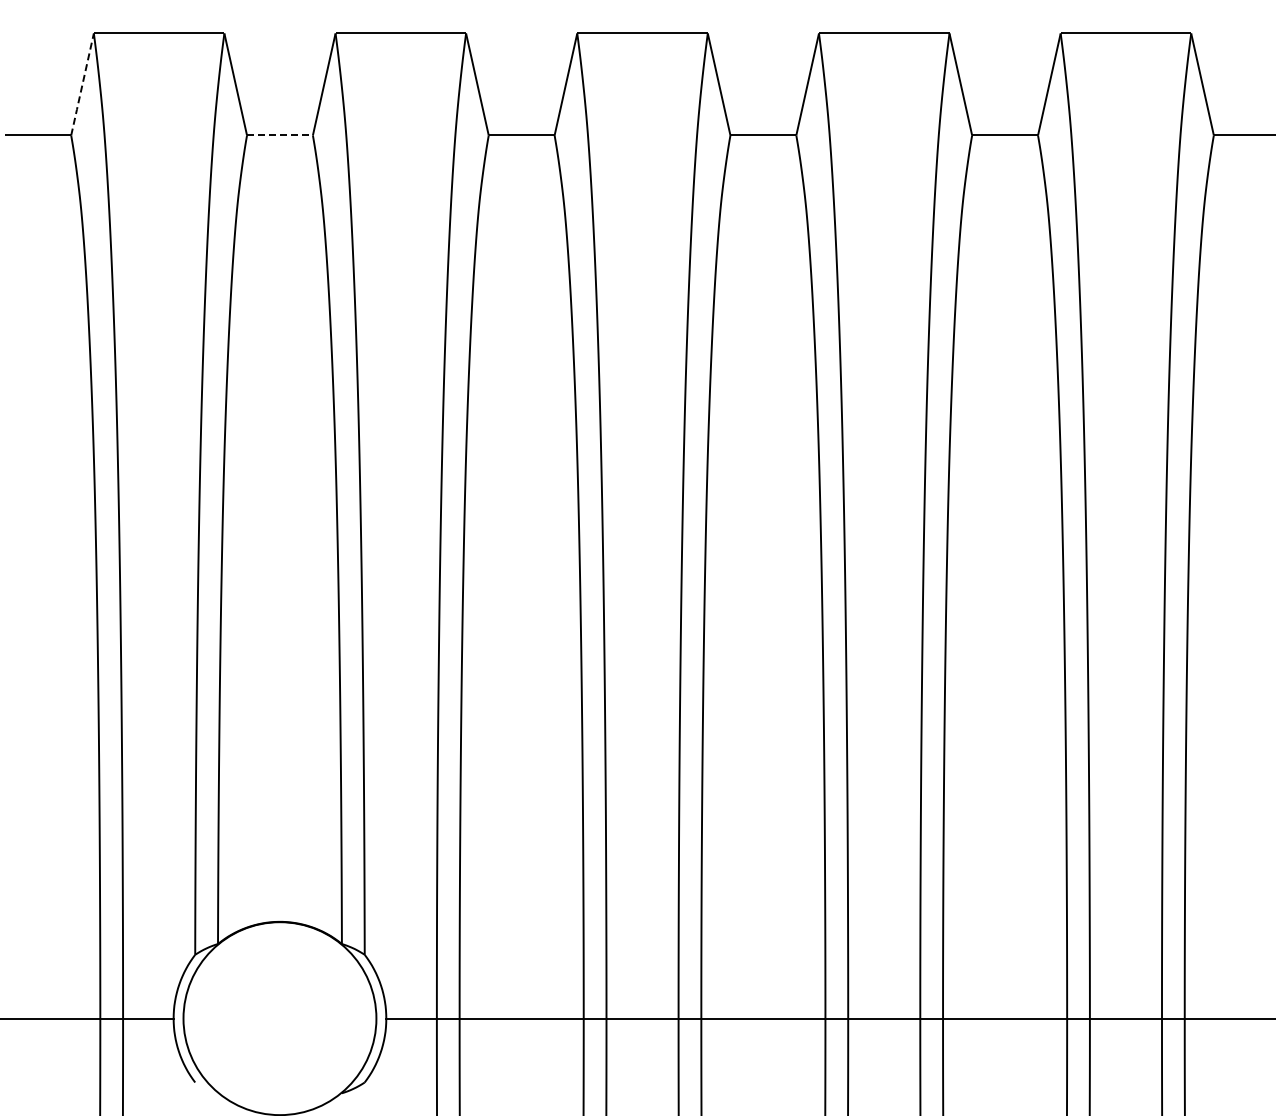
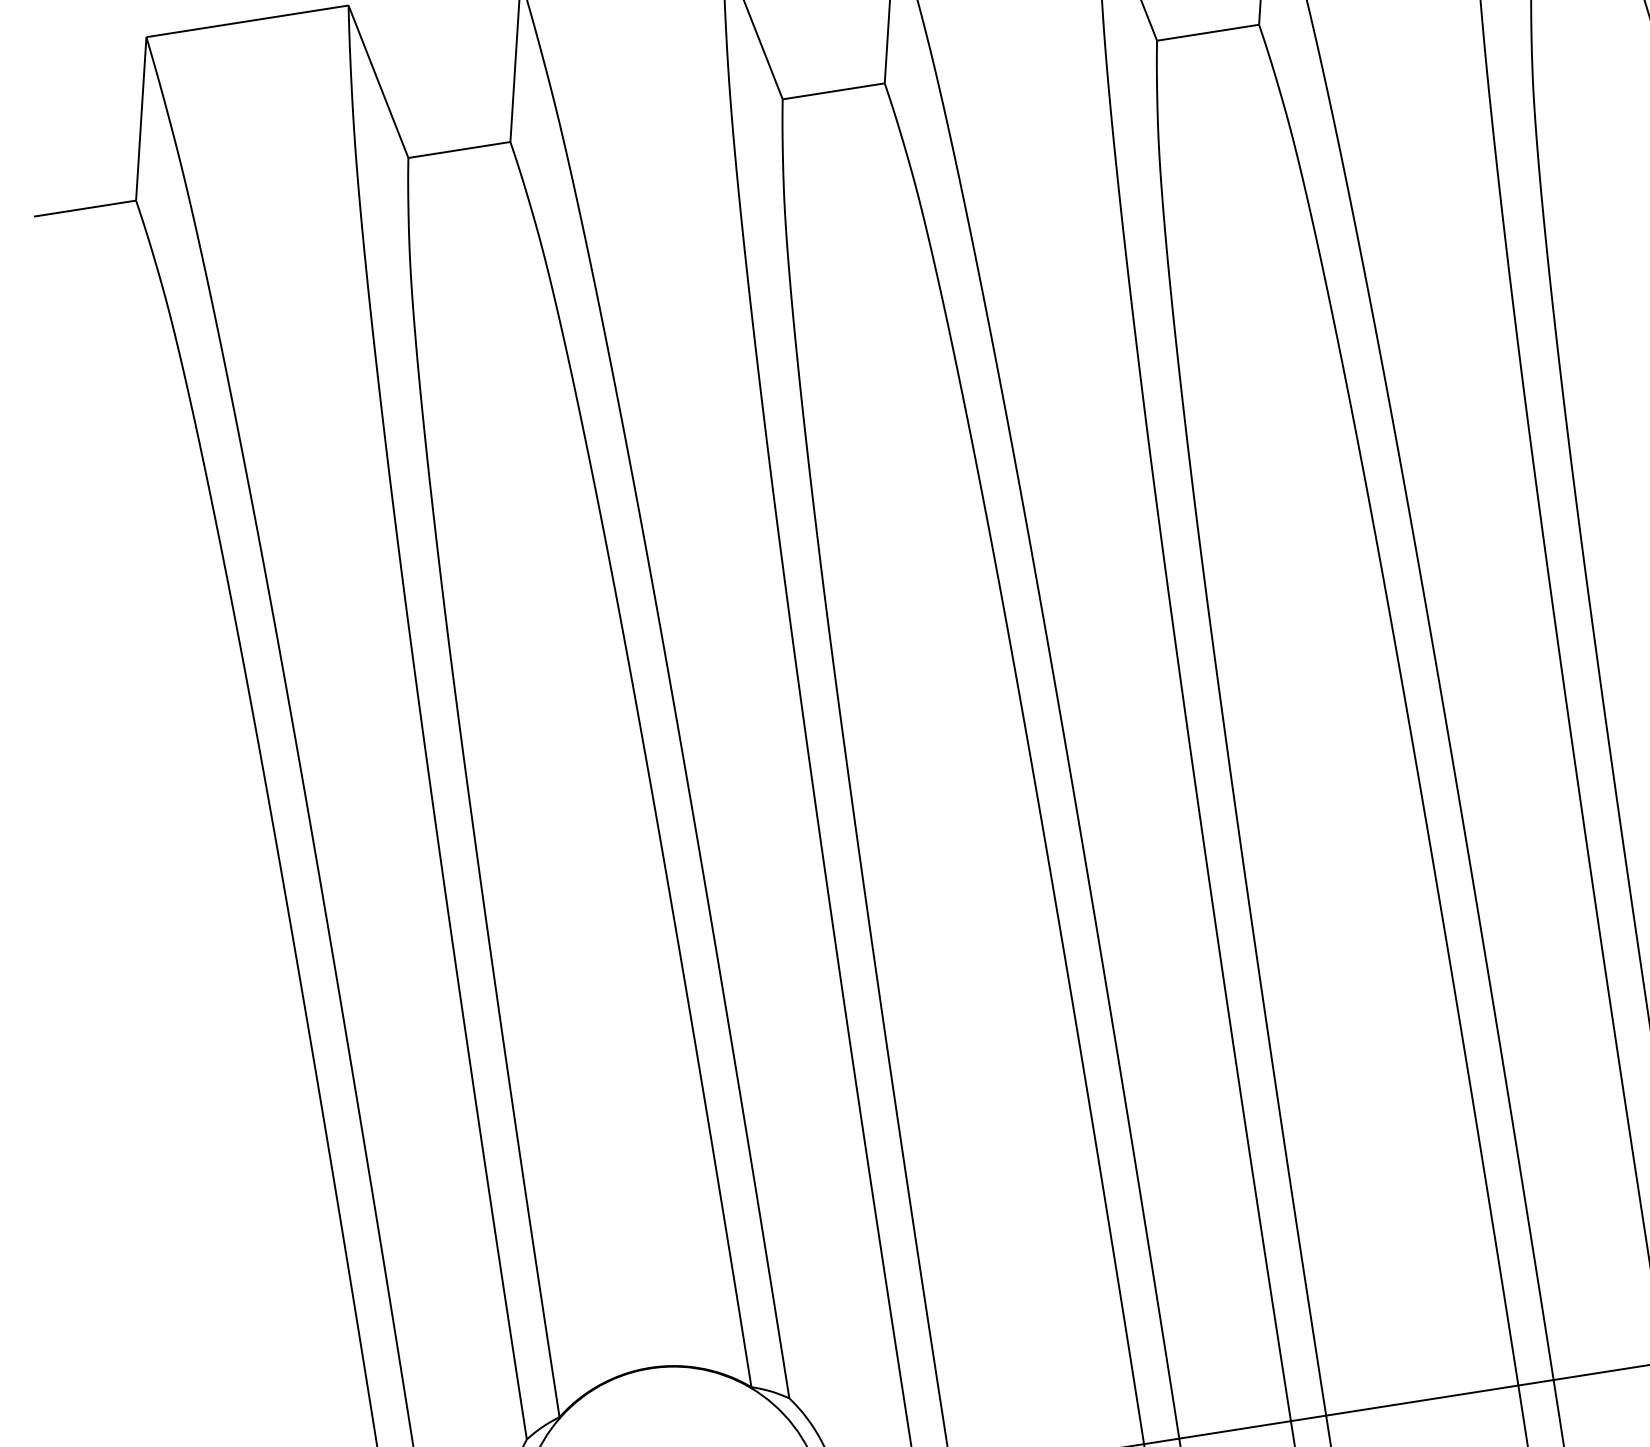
line: (82, 84) -> (141, 118), dashed -> solid
line: (280, 135) -> (460, 149), dashed -> solid

